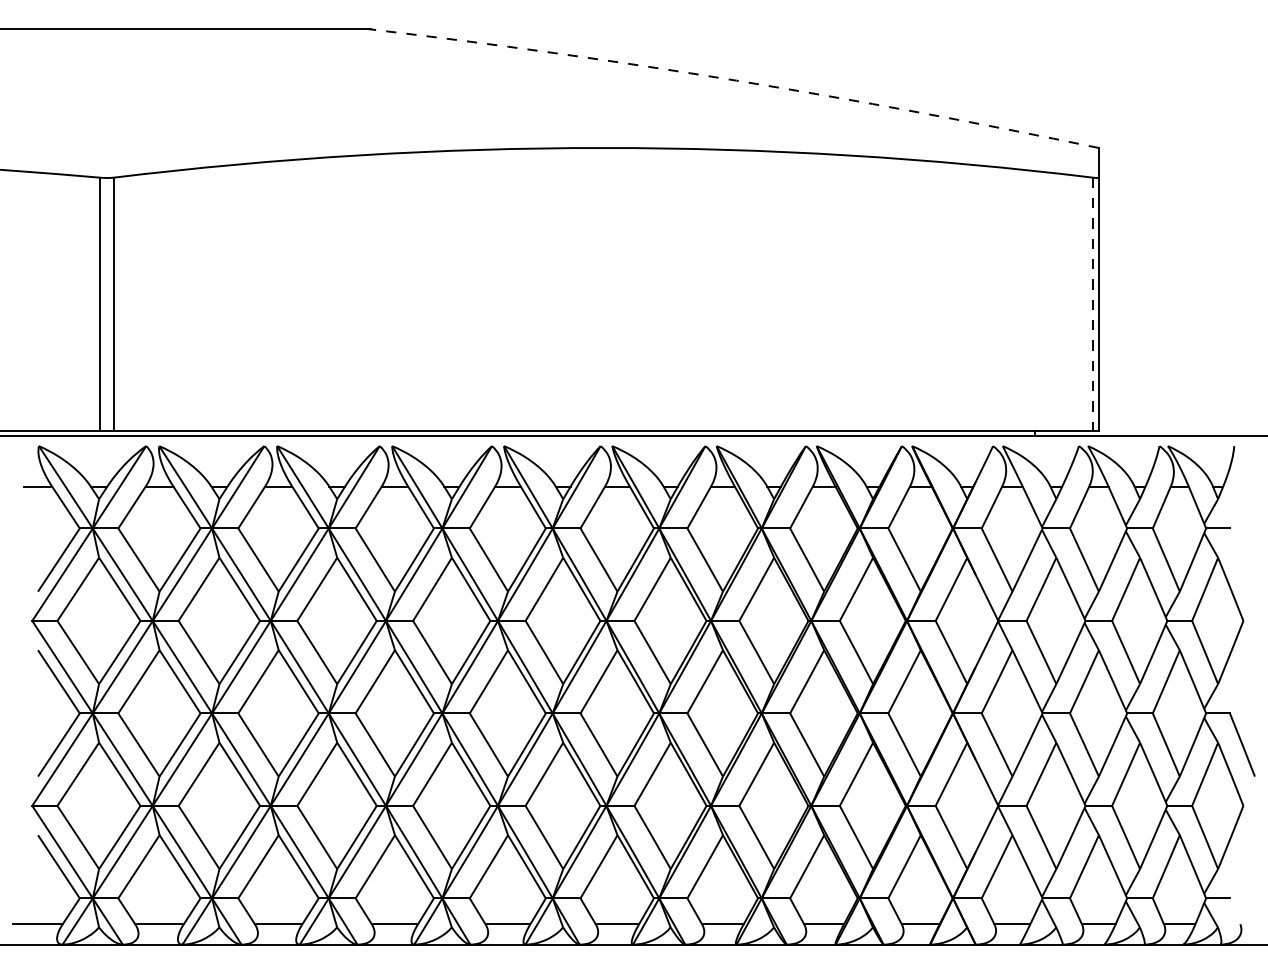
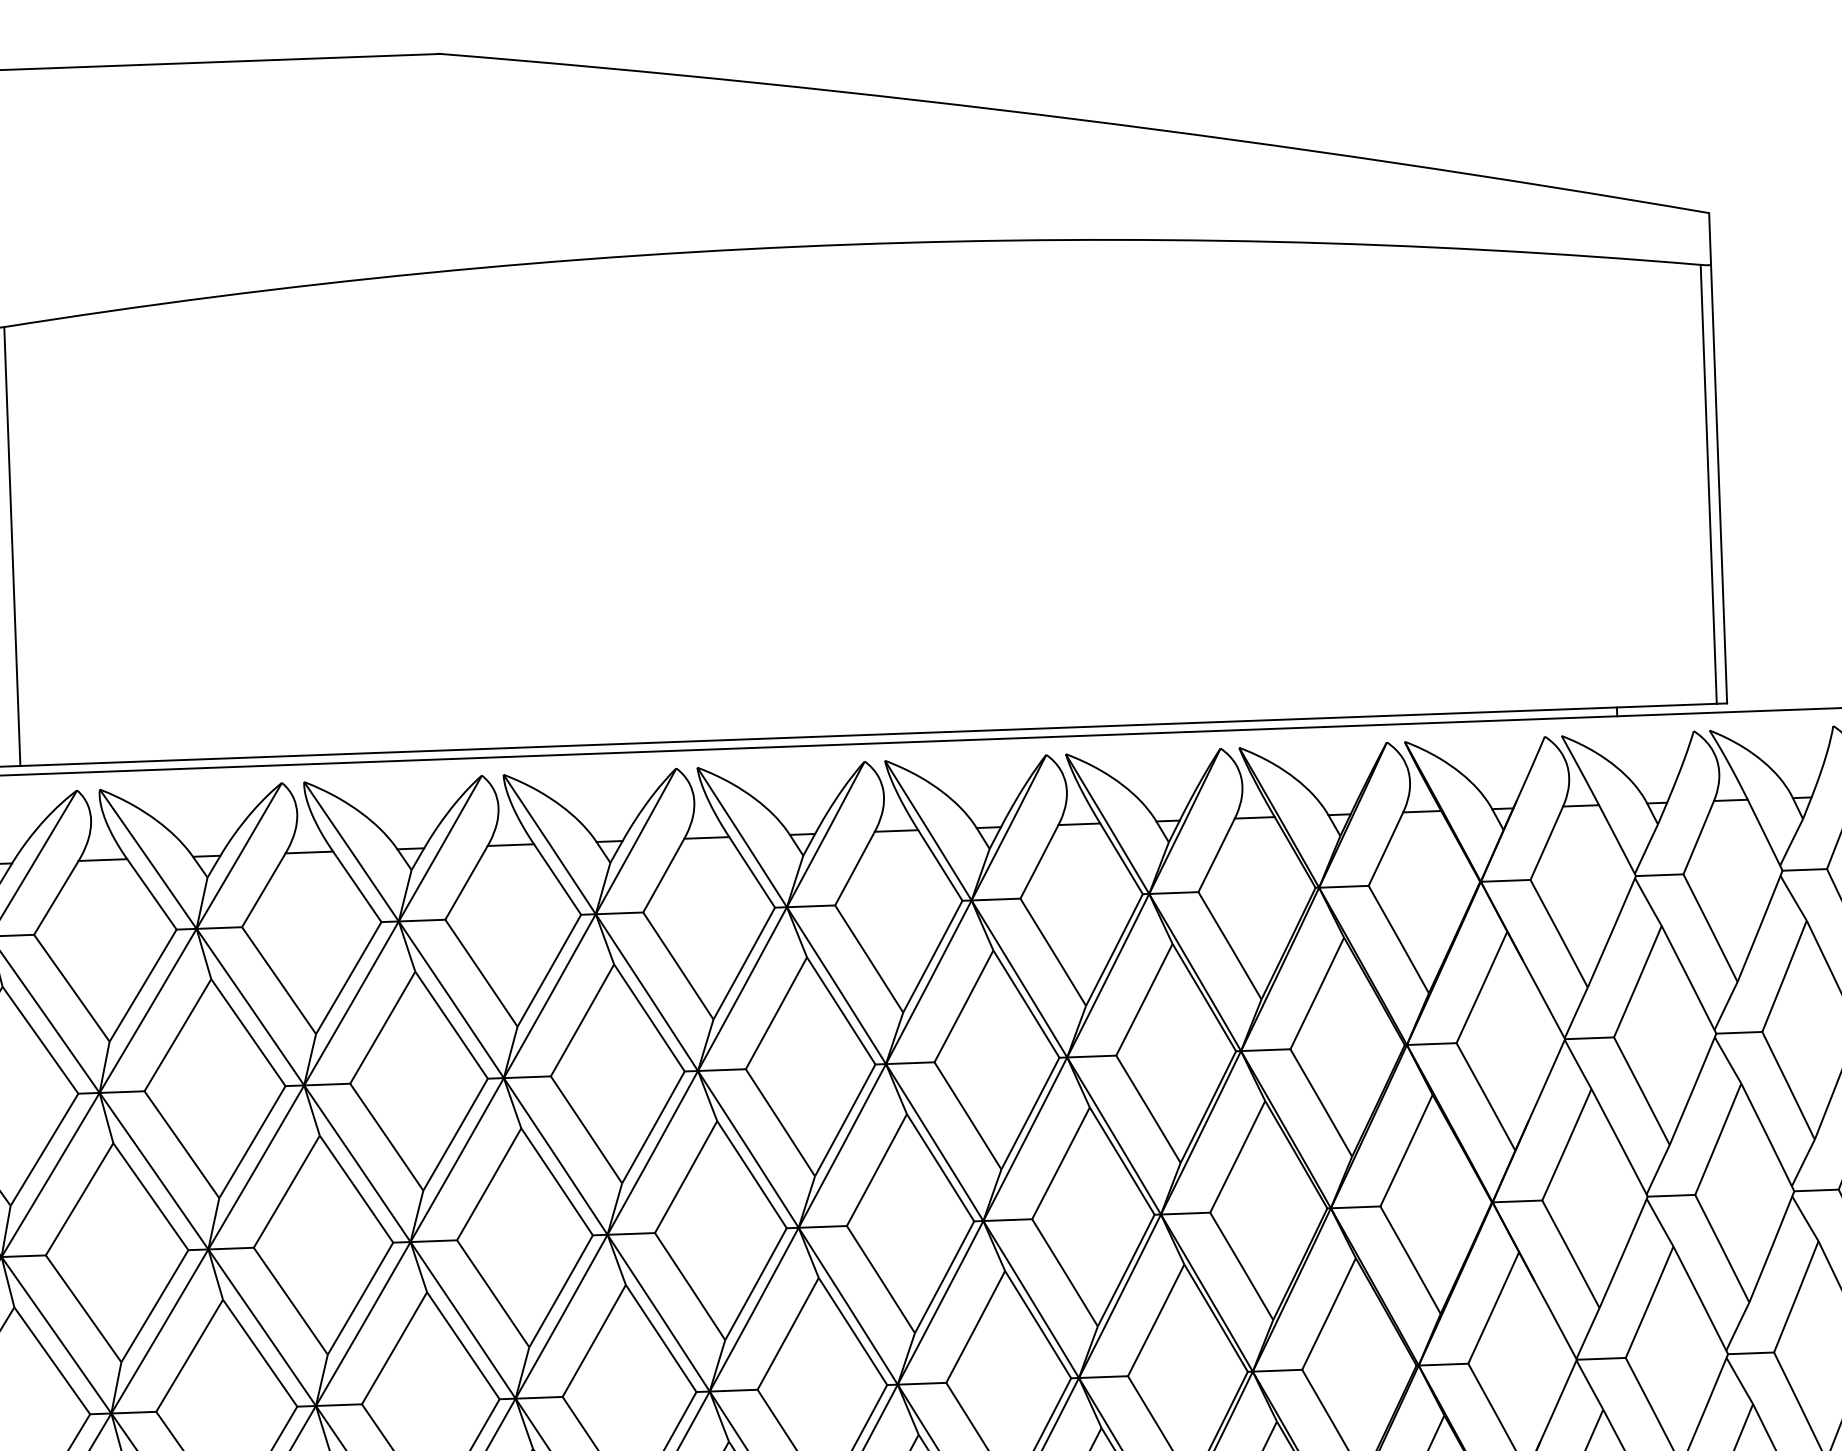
arc: (736, 80) -> (1076, 119), dashed -> solid
line: (1092, 304) -> (1708, 484), dashed -> solid

